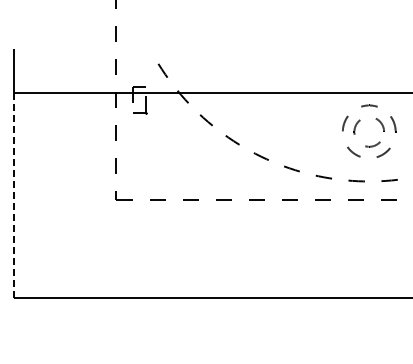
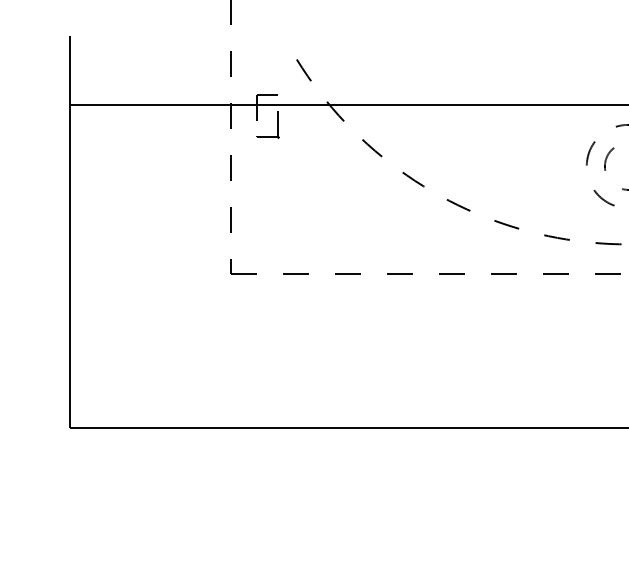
line: (14, 195) -> (70, 266), dashed -> solid

